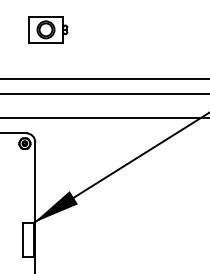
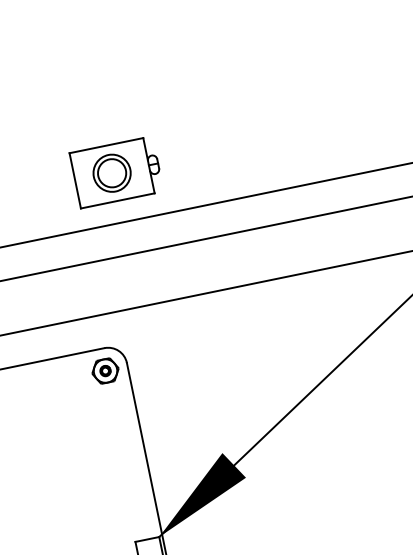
part: (48, 29) -> (117, 171), moved

